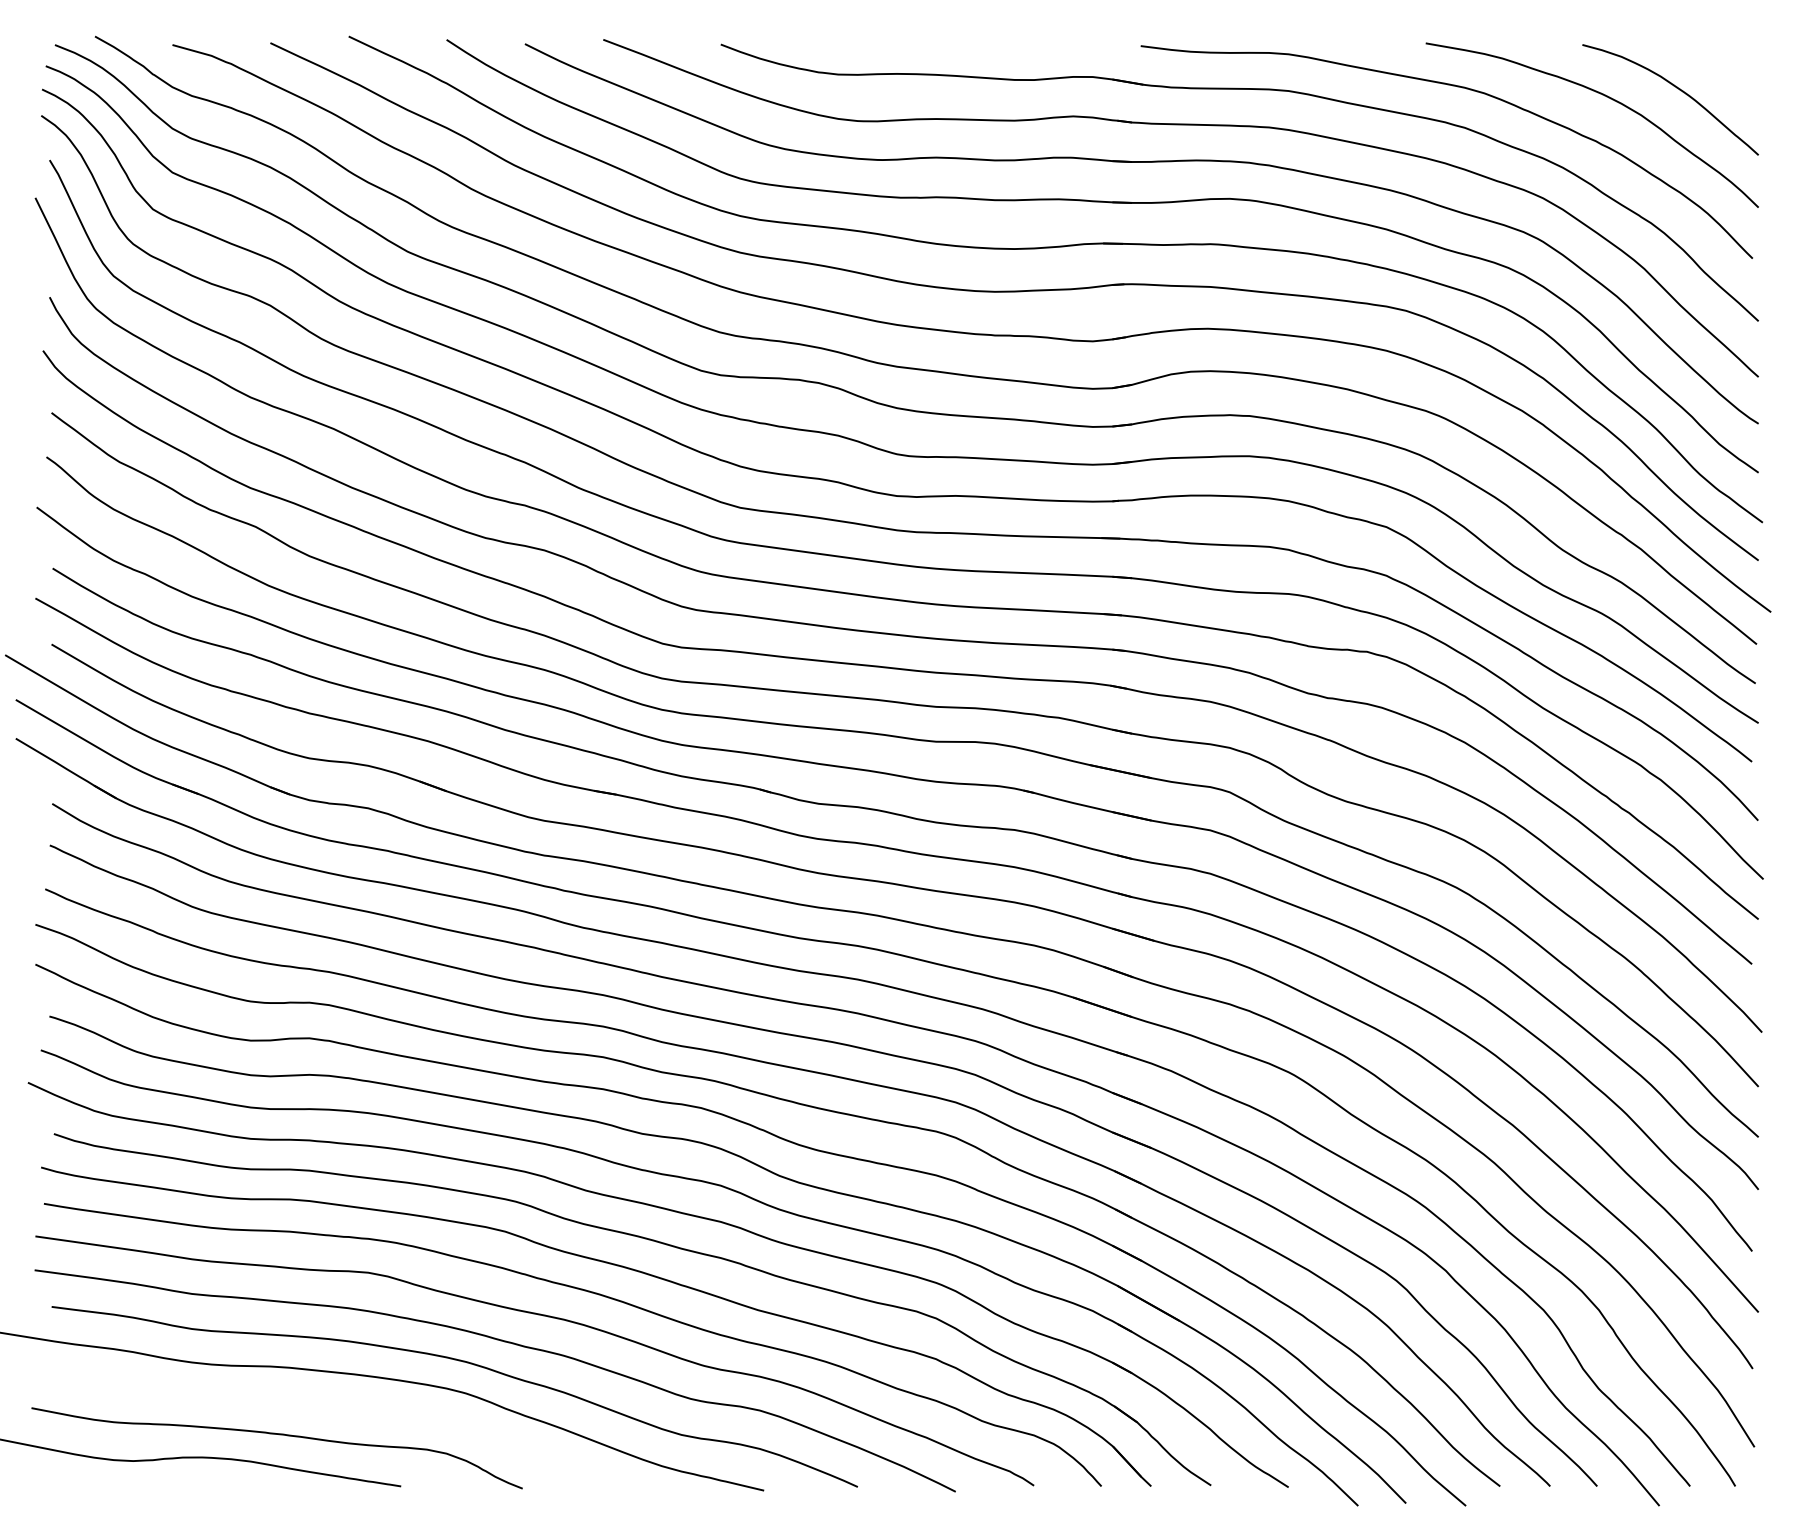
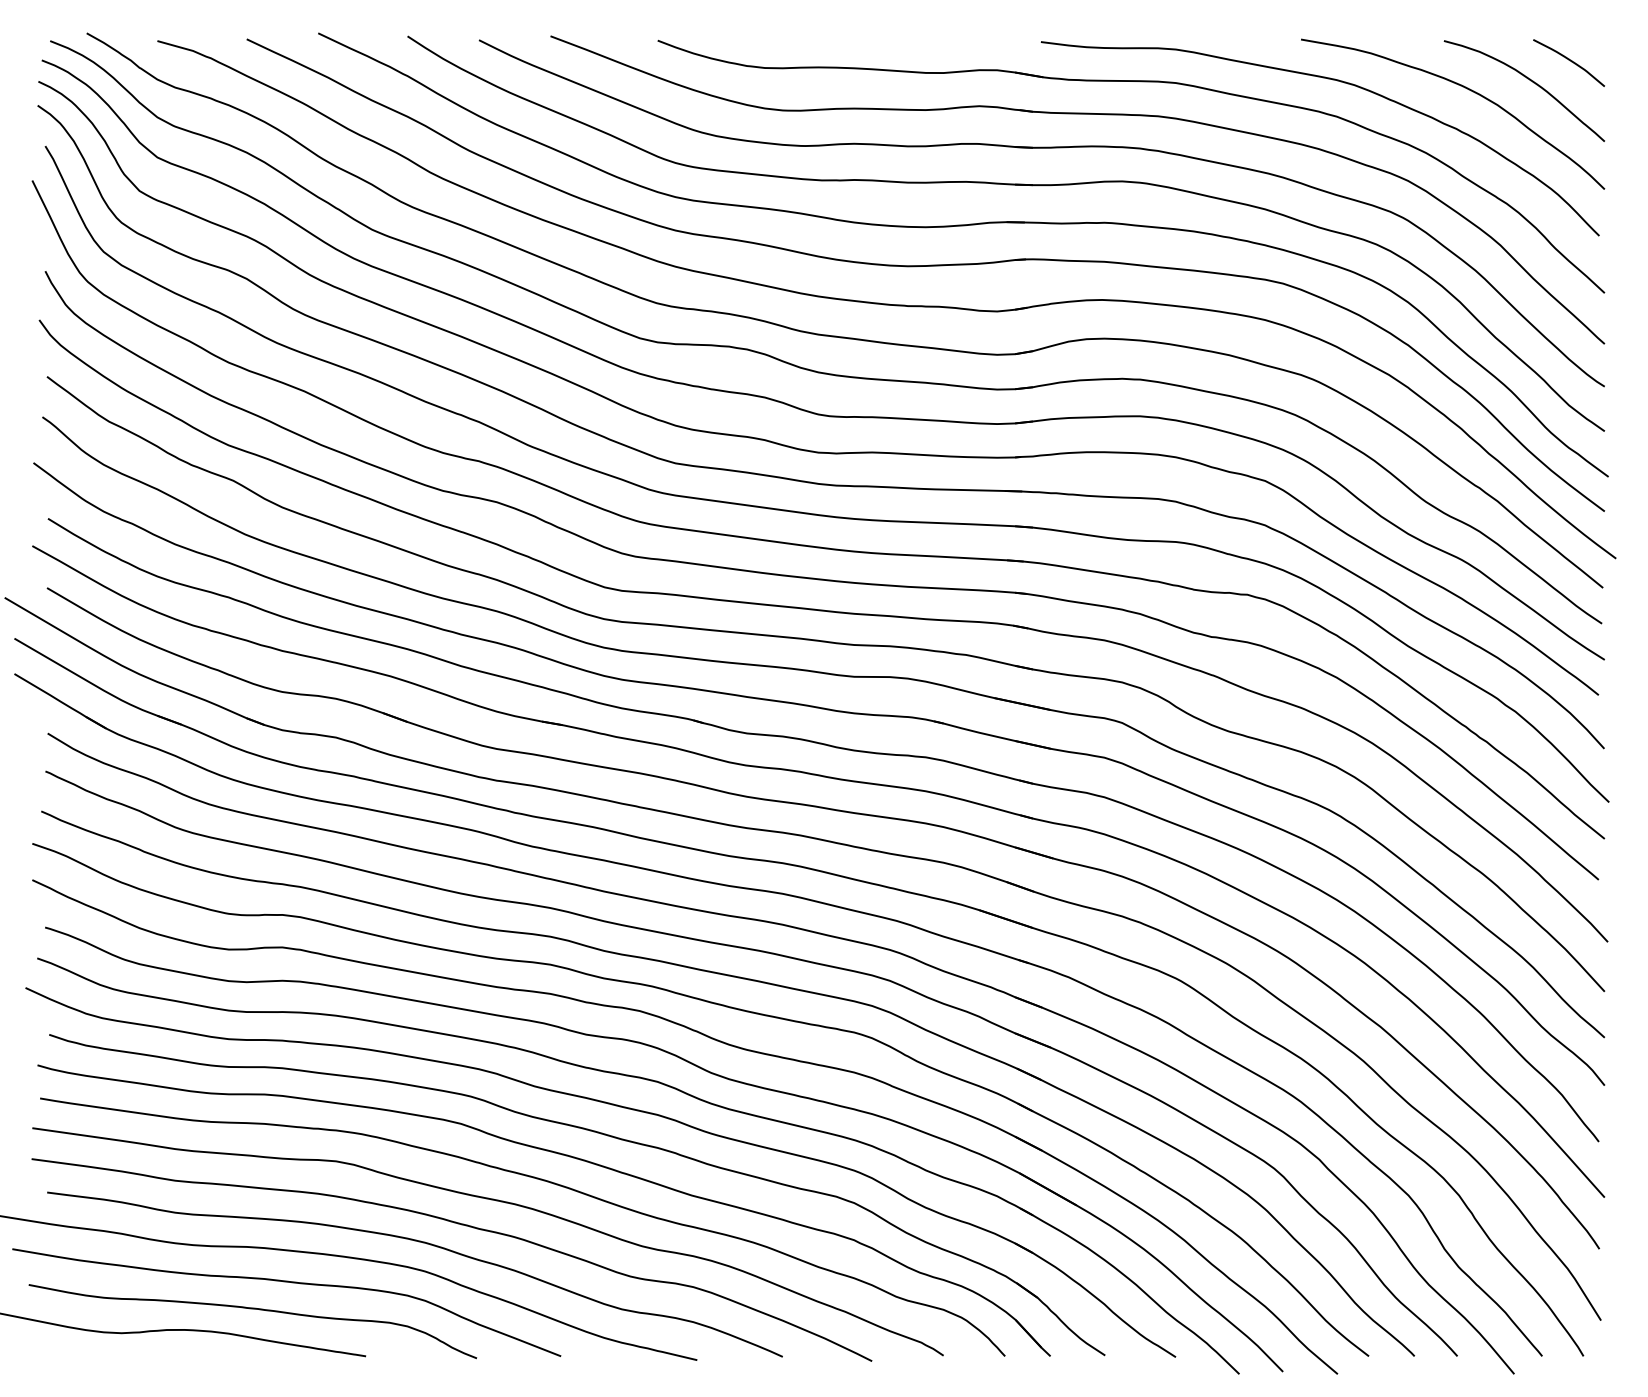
curve: (1720, 67) -> (1569, 61), added
curve: (313, 1405) -> (286, 1282), added

